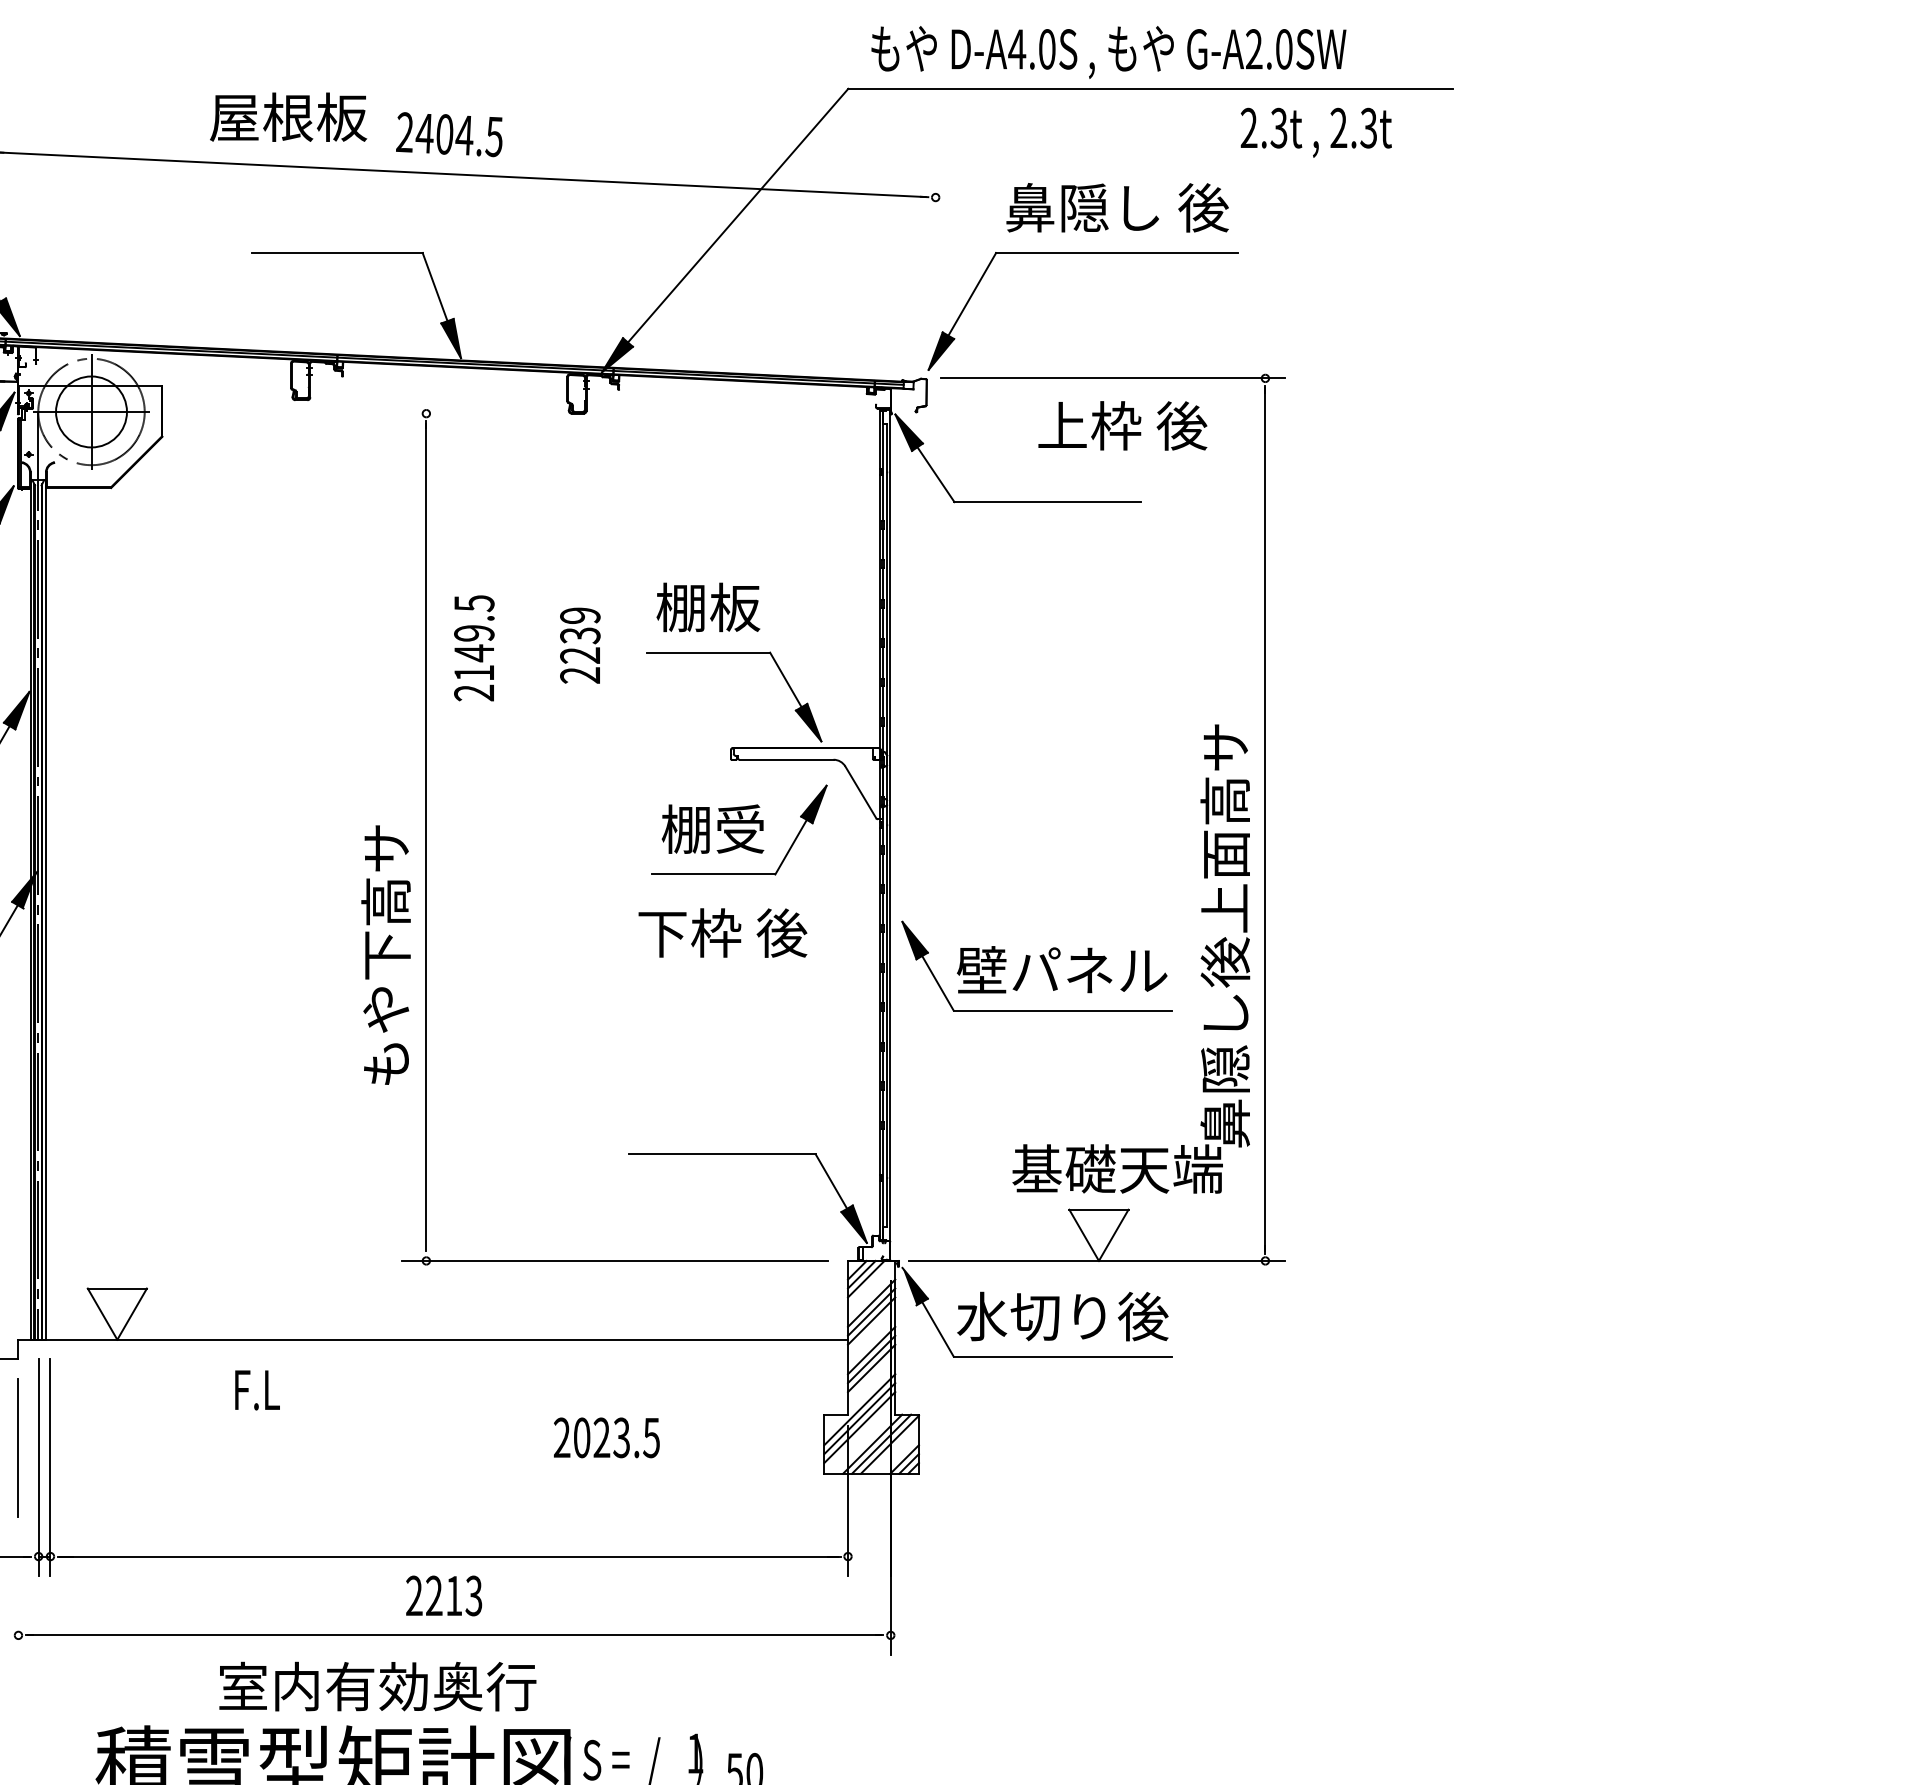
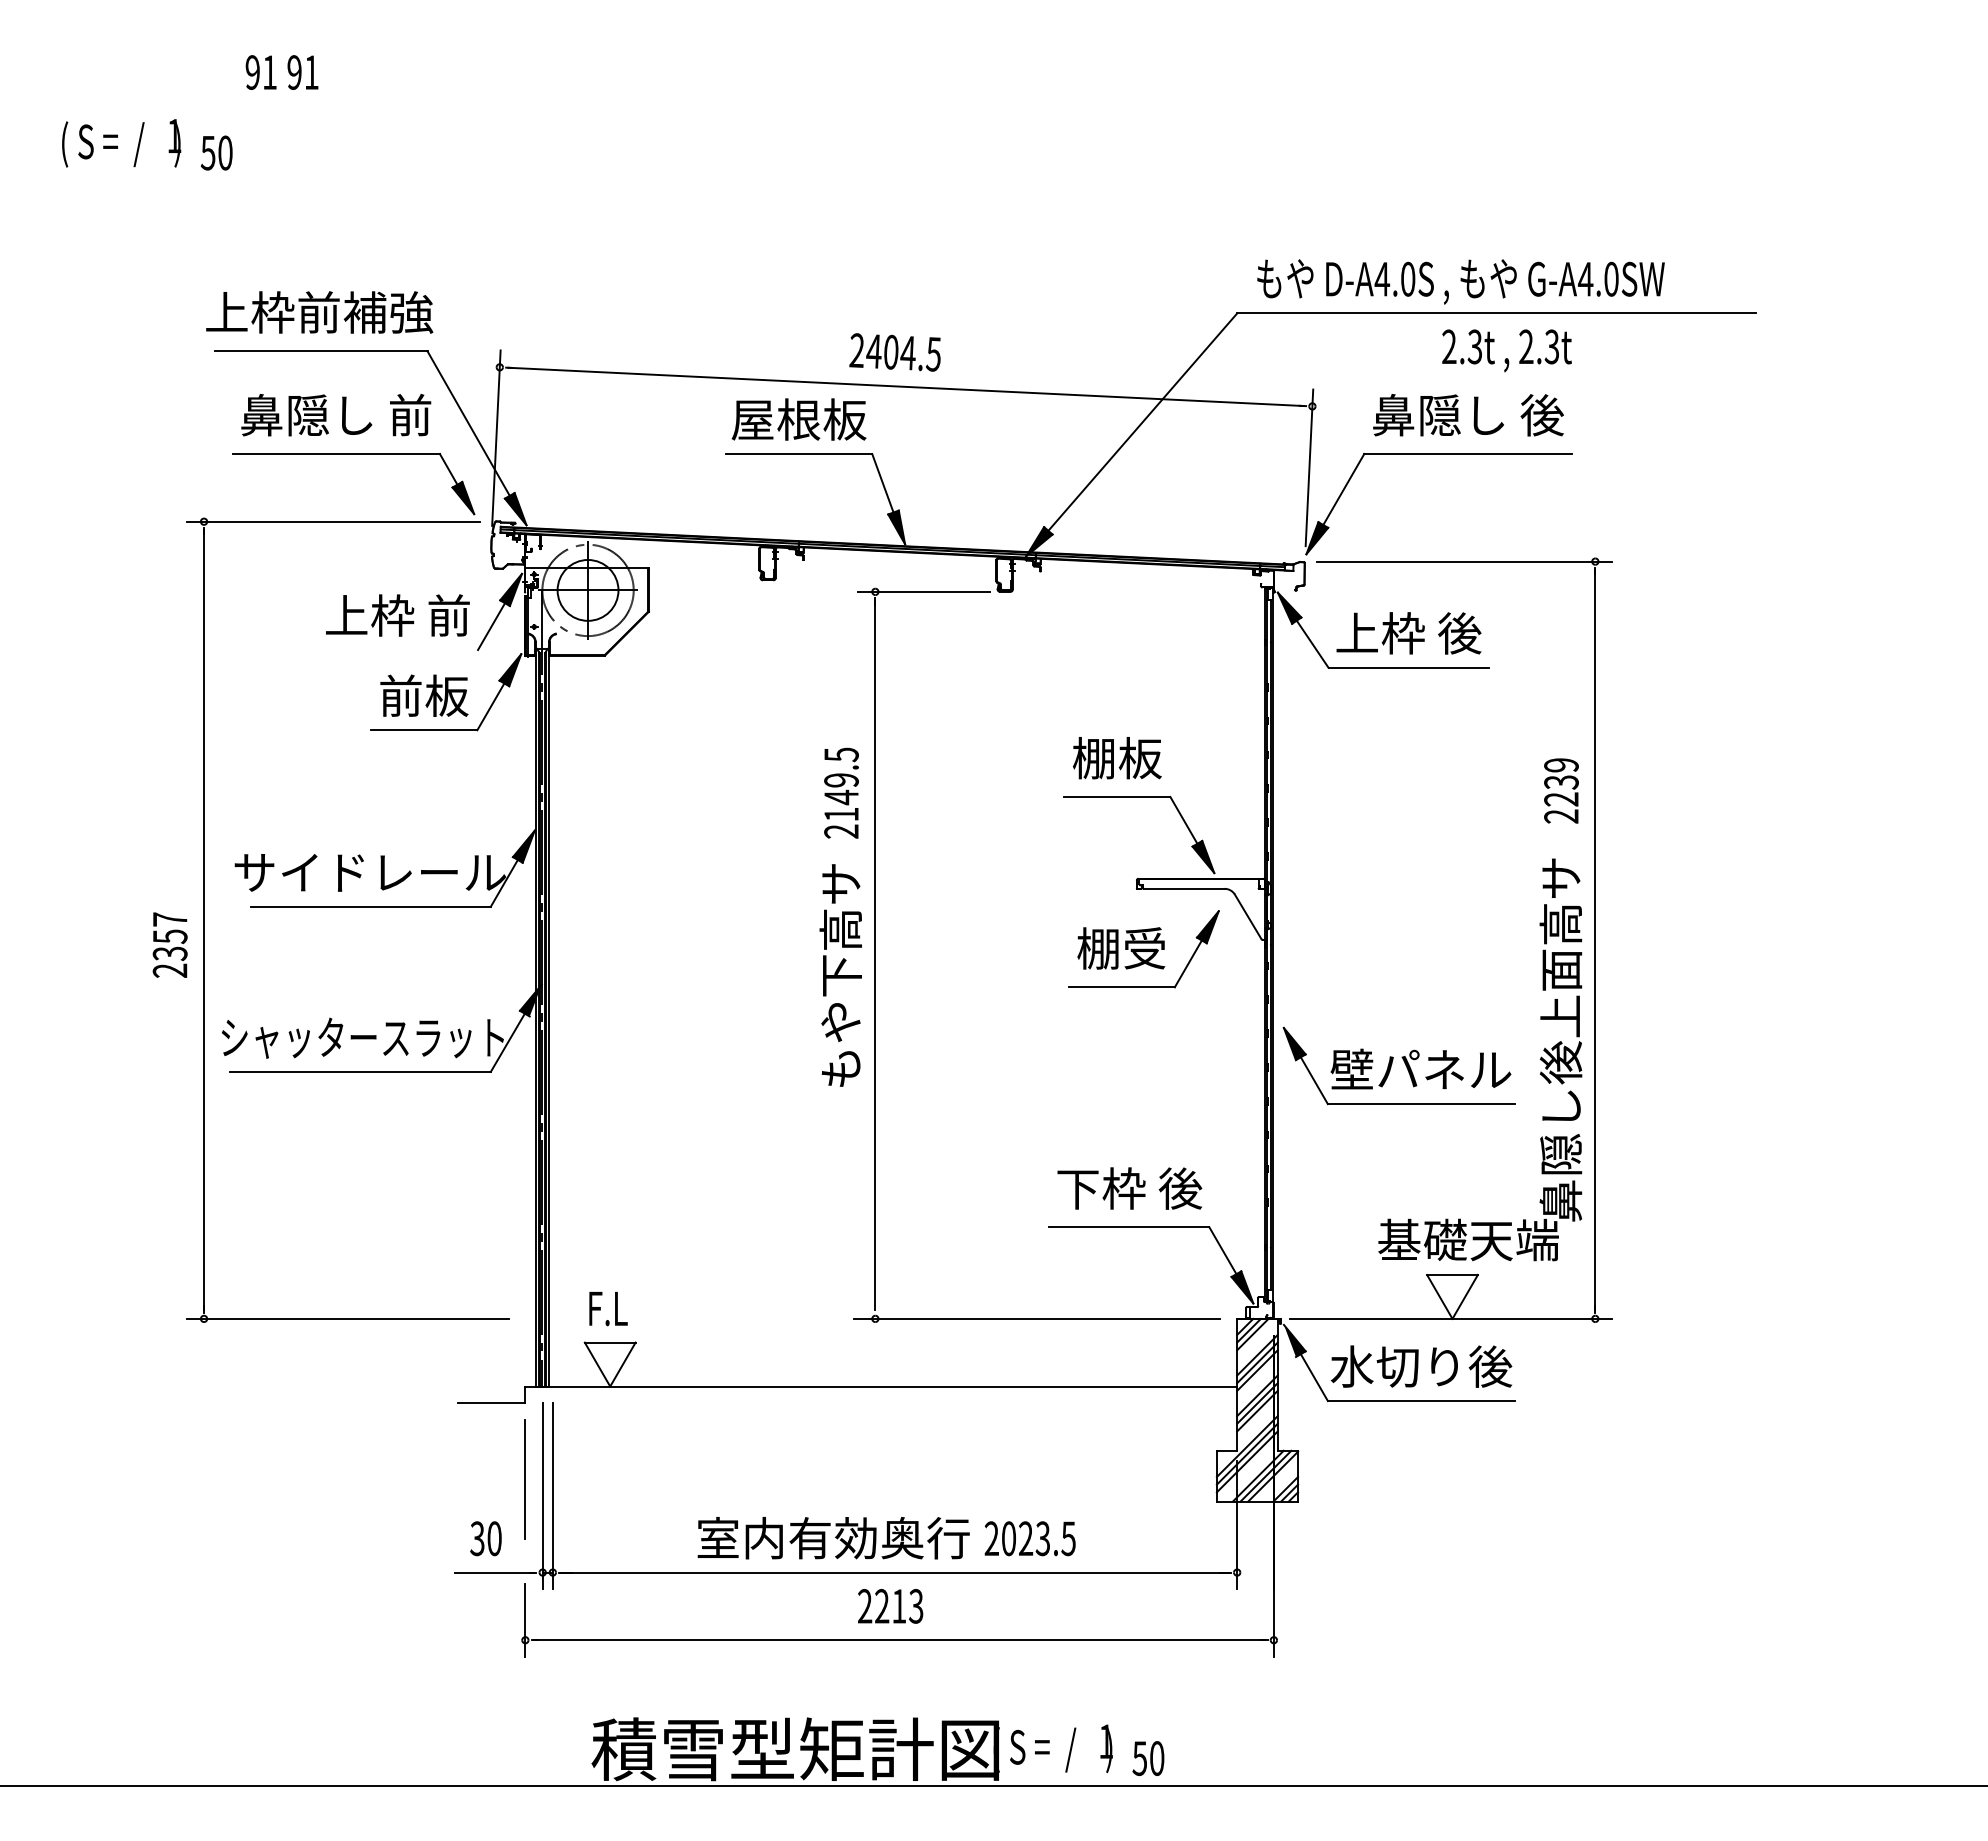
text: (1253, 48) -> (1585, 278), G-A2.0SW -> G-A4.0SW
text: (287, 117) -> (798, 419), moved
text: (1315, 132) -> (1506, 350), moved
line: (932, 268) -> (1309, 467), added
line: (482, 413) -> (923, 591), added
text: (1122, 426) -> (1408, 633), moved
text: (580, 645) -> (1561, 790), moved
text: (474, 647) -> (841, 792), moved
text: (722, 932) -> (1129, 1188), moved
text: (385, 955) -> (840, 975), moved
text: (257, 1390) -> (608, 1309), moved
text: (605, 1437) -> (1029, 1538), moved
line: (18, 1612) -> (525, 1620), added
text: (377, 1686) -> (833, 1538), moved

